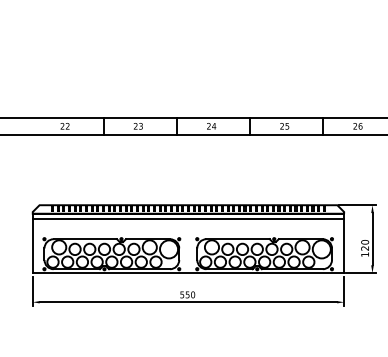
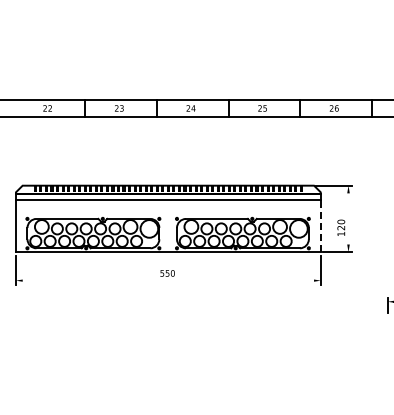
line: (372, 238) -> (348, 218), removed
line: (343, 245) -> (320, 225), solid -> dashed
line: (188, 302) -> (168, 280), removed

